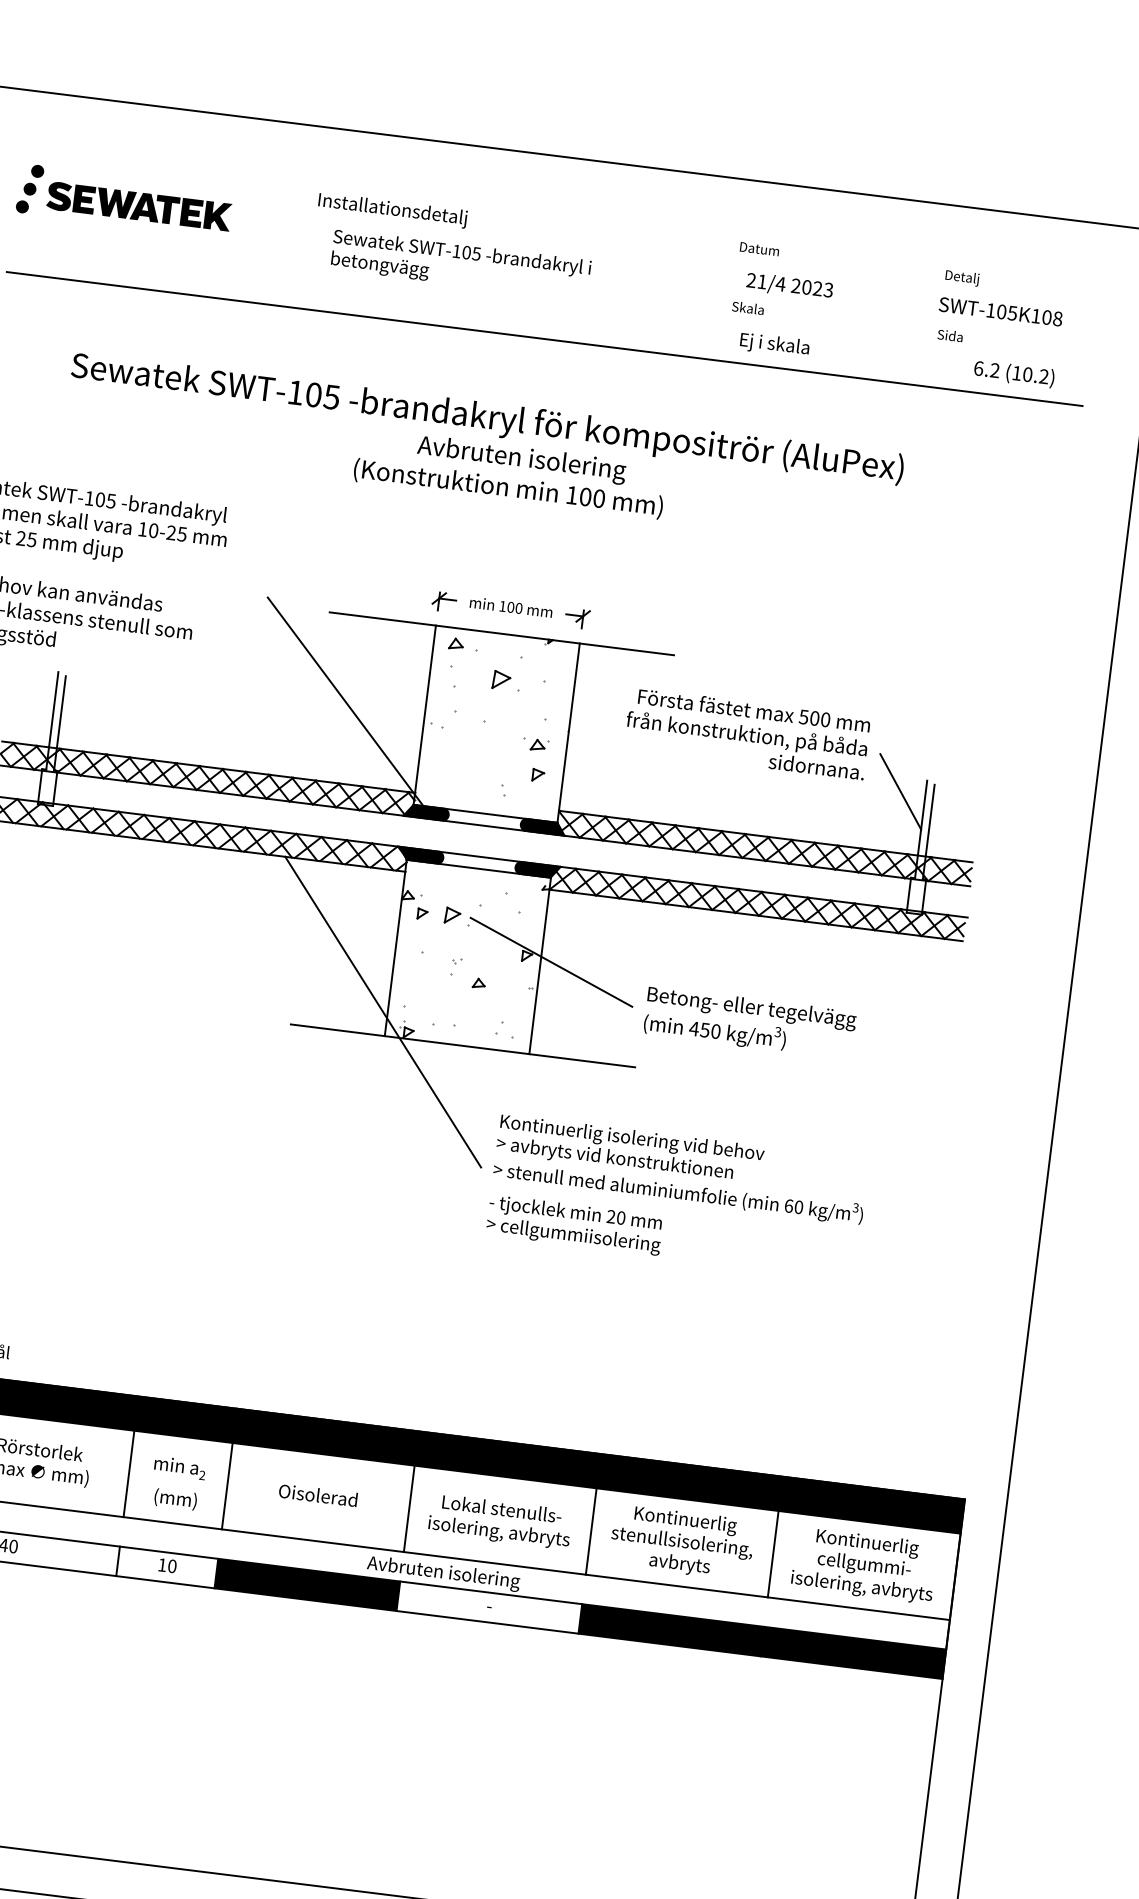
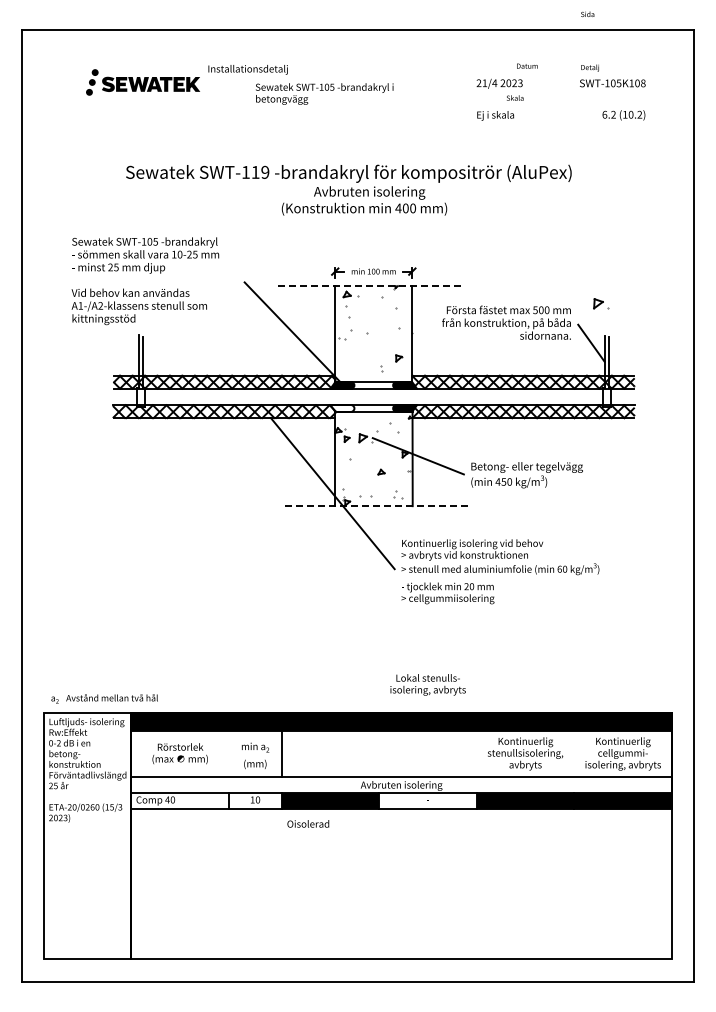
text: (391, 209) -> (247, 69), moved
text: (760, 247) -> (527, 65), moved
text: (748, 307) -> (515, 97), moved
text: (950, 334) -> (587, 13), moved
line: (544, 338) -> (373, 127), removed
text: (323, 394) -> (260, 171), SWT-105 -> SWT-119
text: (572, 495) -> (398, 208), 100 -> 400
line: (503, 634) -> (371, 286), solid -> dashed
part: (507, 680) -> (601, 303), moved
part: (535, 744) -> (395, 342), removed
fill: (421, 855) -> (342, 408), removed
part: (456, 966) -> (368, 464), removed
line: (463, 1046) -> (377, 506), solid -> dashed
line: (130, 1473) -> (229, 753), removed
text: (318, 1494) -> (308, 823), moved
line: (409, 1507) -> (379, 753), removed
text: (499, 1520) -> (427, 684), moved
line: (590, 1530) -> (476, 753), removed
line: (773, 1553) -> (574, 753), removed

